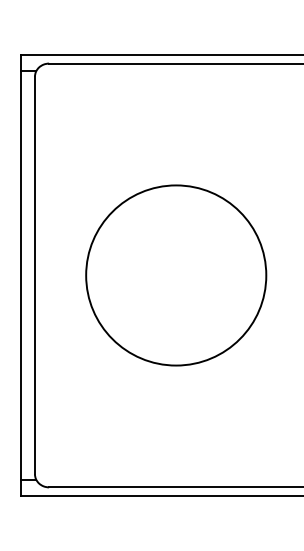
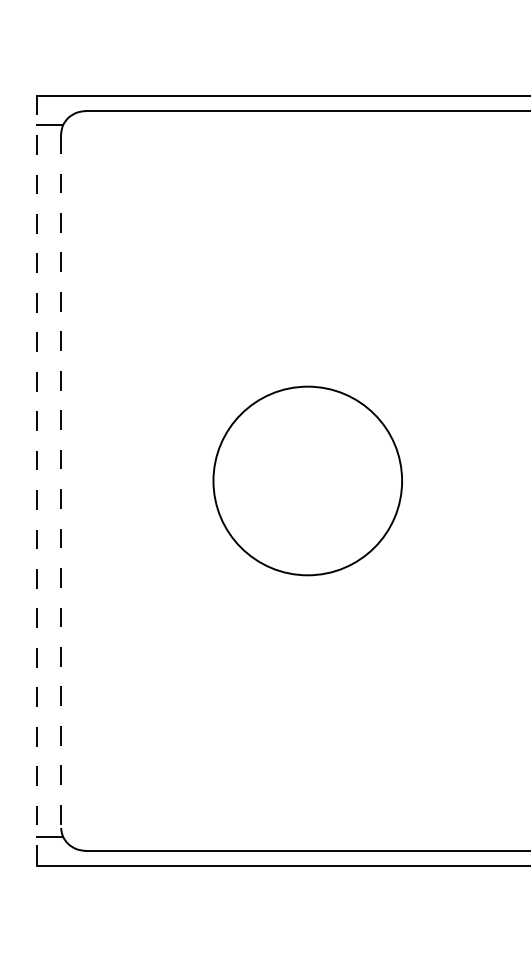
line: (20, 275) -> (35, 481), solid -> dashed
line: (34, 275) -> (60, 481), solid -> dashed
circle: (176, 275) -> (308, 481), size x0.6

